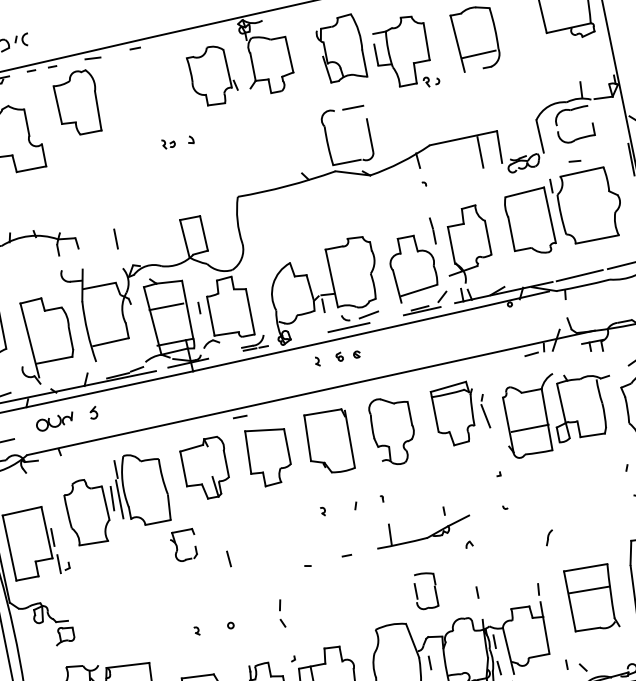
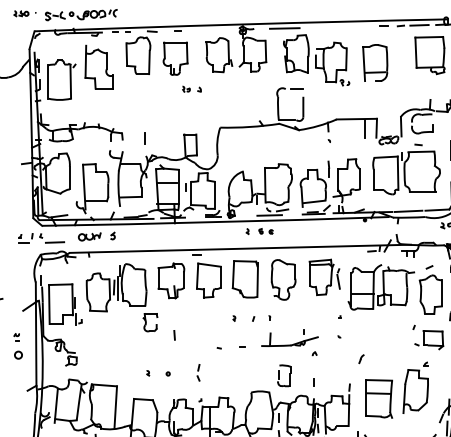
line: (313, 10) -> (284, 28), added
part: (140, 95) -> (175, 58), added

